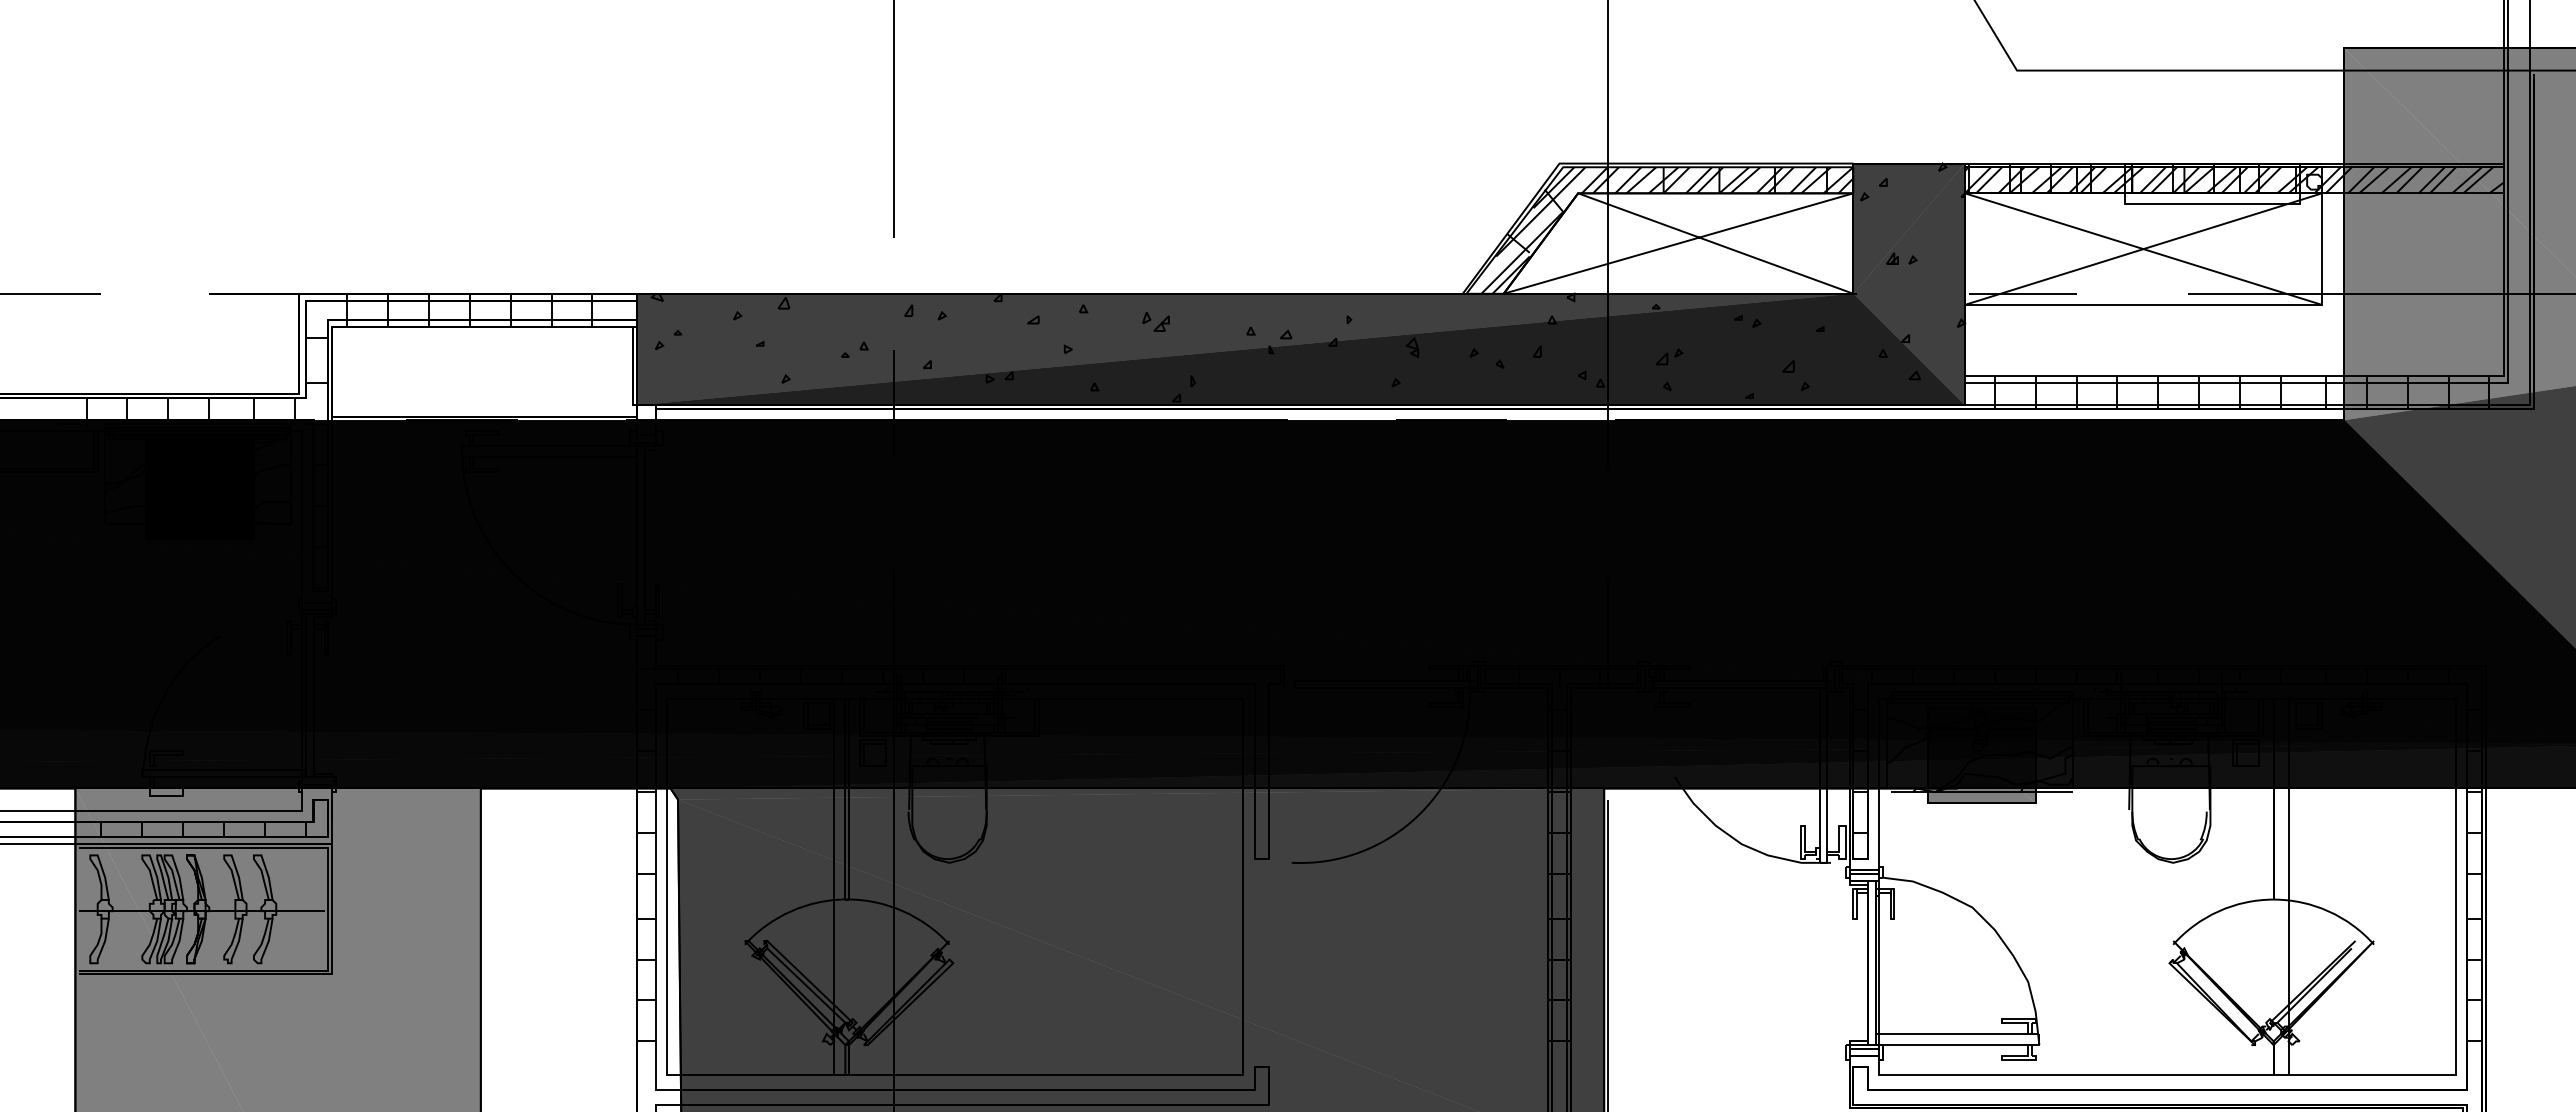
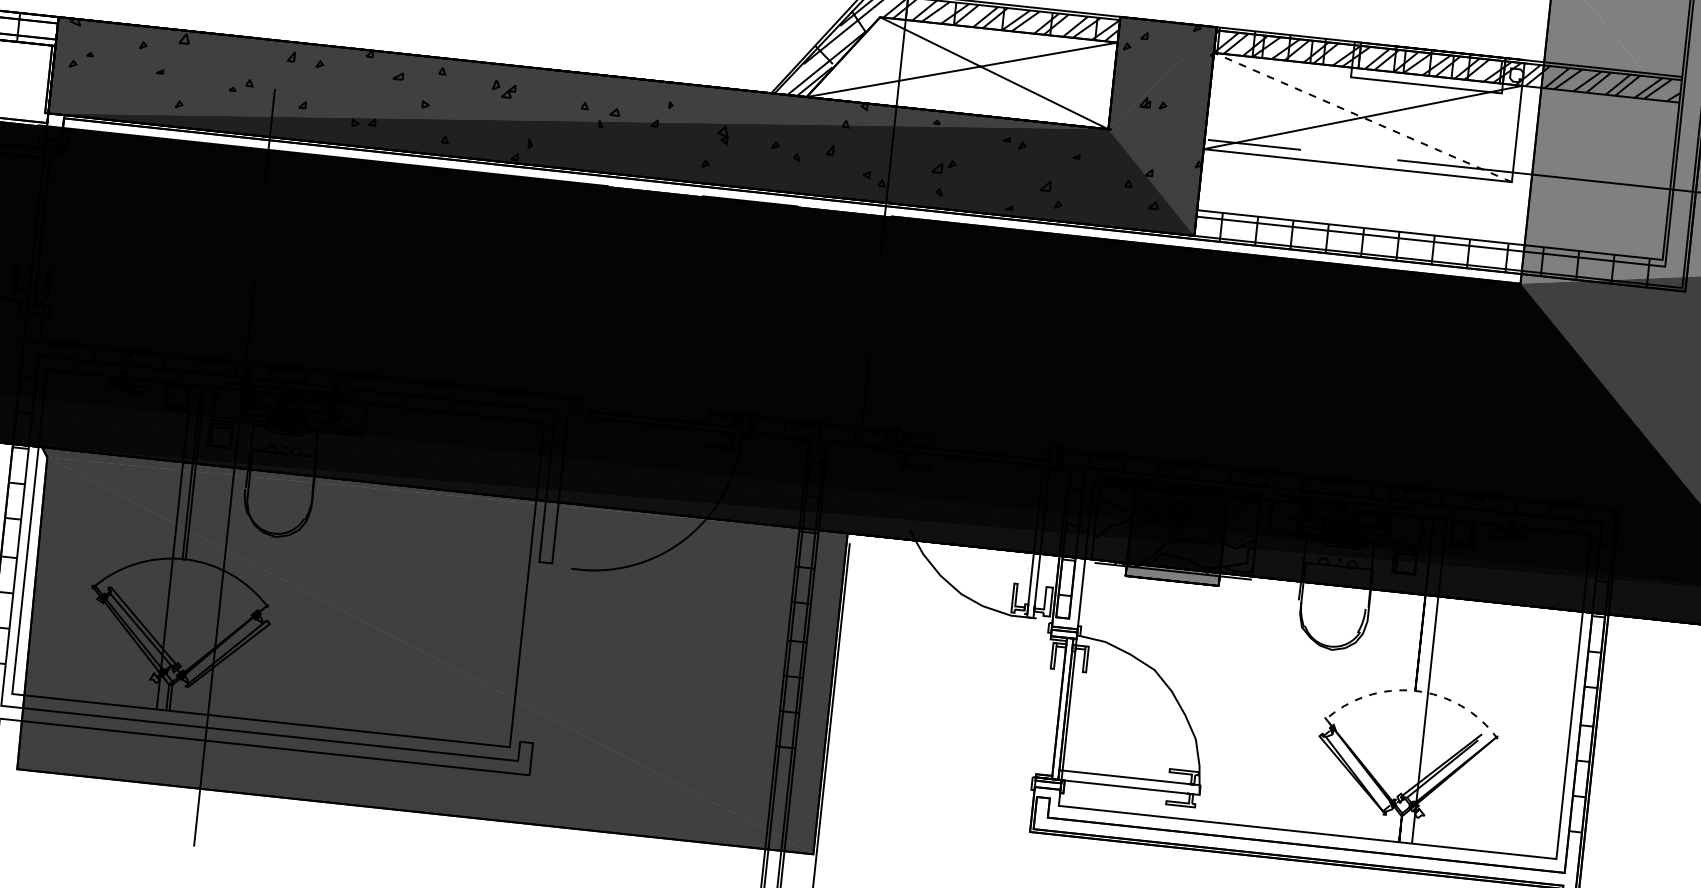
line: (2143, 248) -> (1362, 116), solid -> dashed
arc: (2273, 899) -> (1415, 690), solid -> dashed

